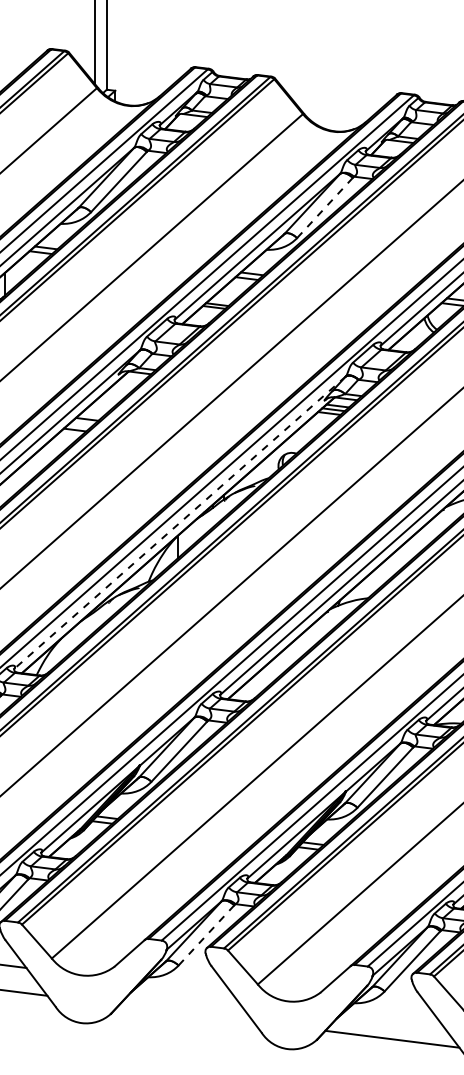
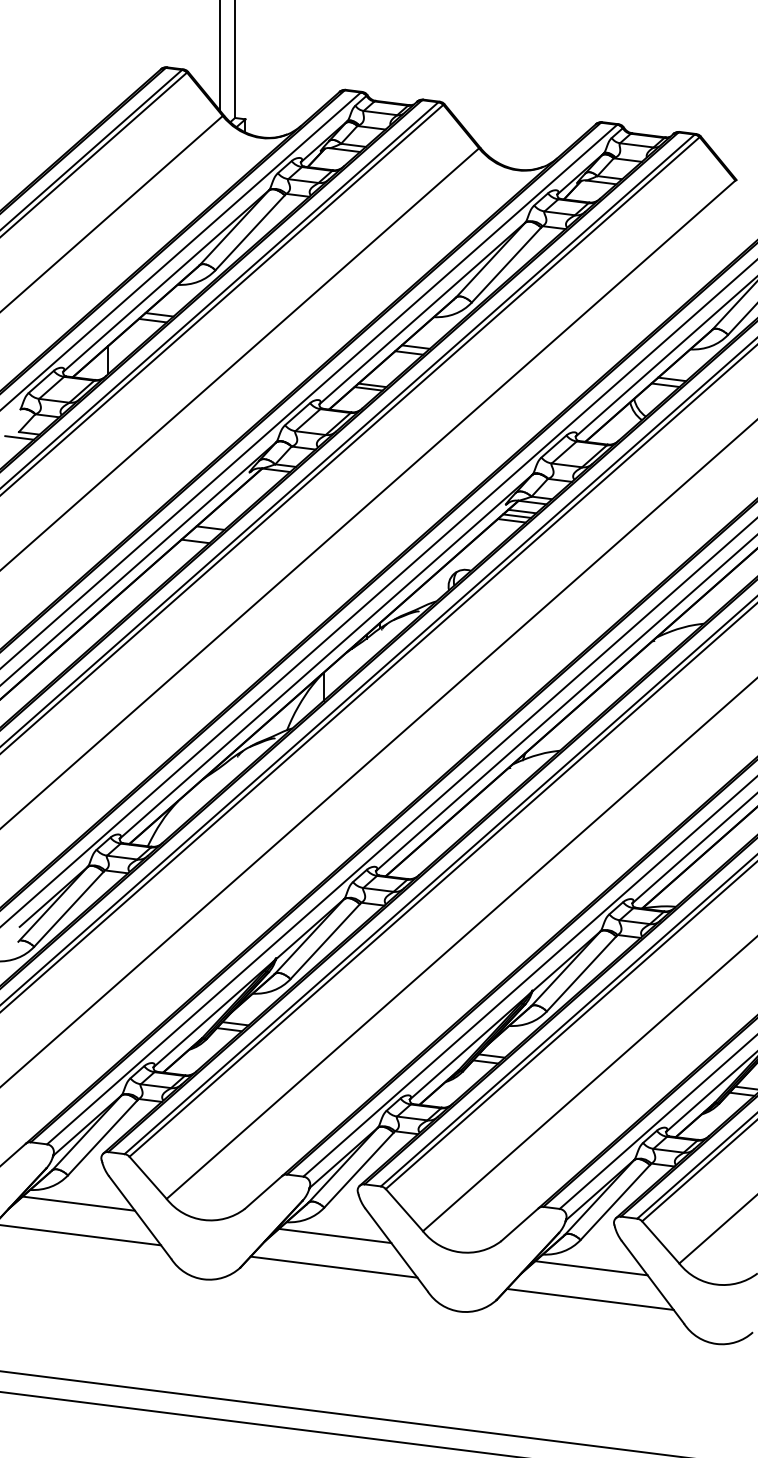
line: (325, 208) -> (506, 265), dashed -> solid
line: (179, 523) -> (325, 657), dashed -> solid
line: (206, 935) -> (358, 1170), dashed -> solid
line: (187, 987) -> (335, 1235), added
line: (185, 1012) -> (333, 1266), added
line: (393, 1014) -> (591, 1268), added

